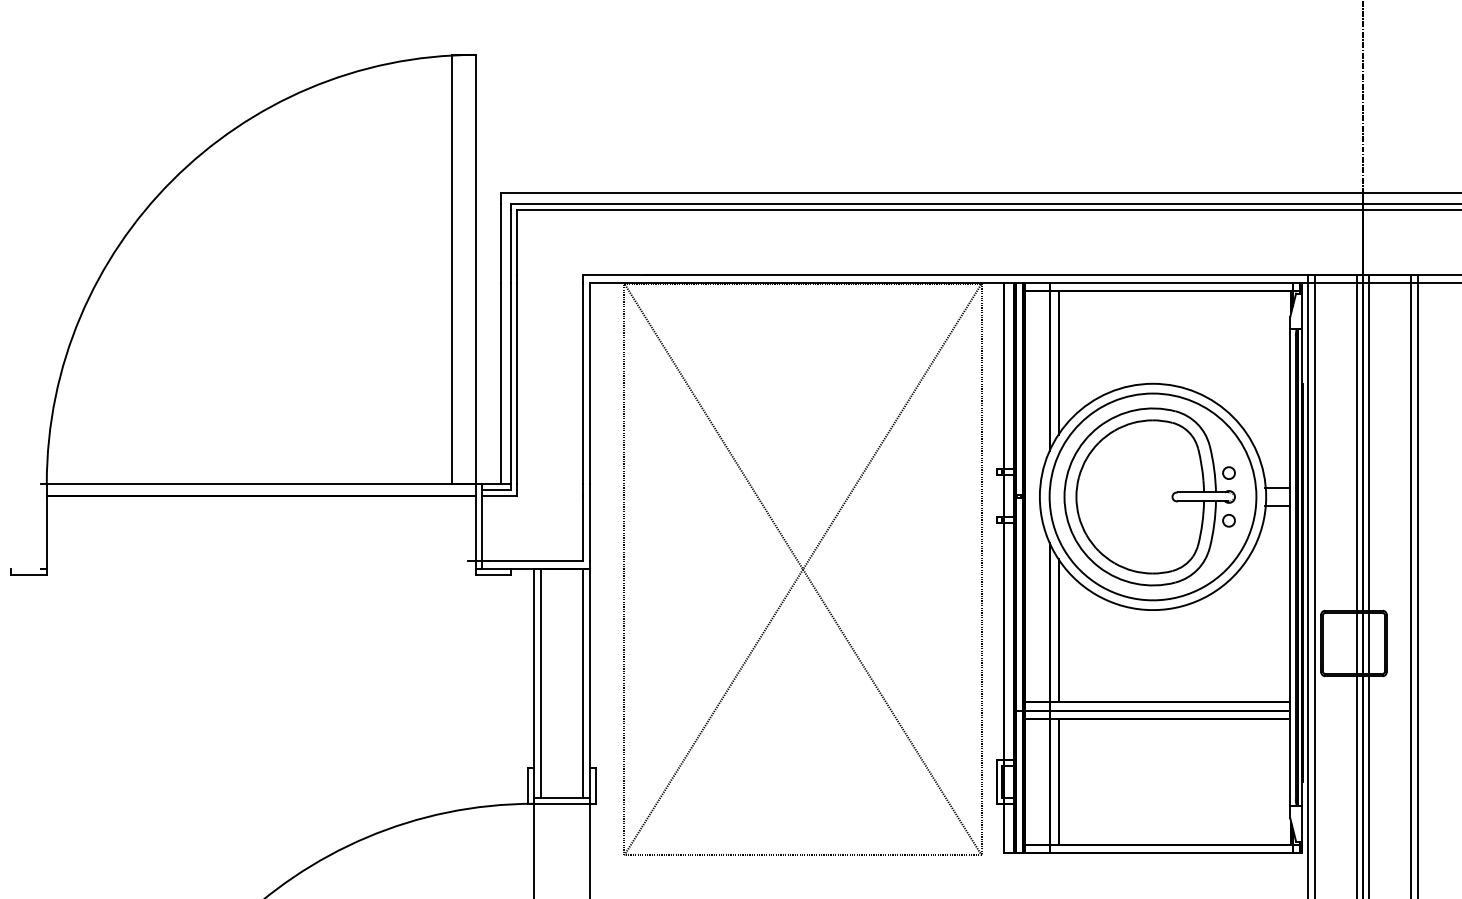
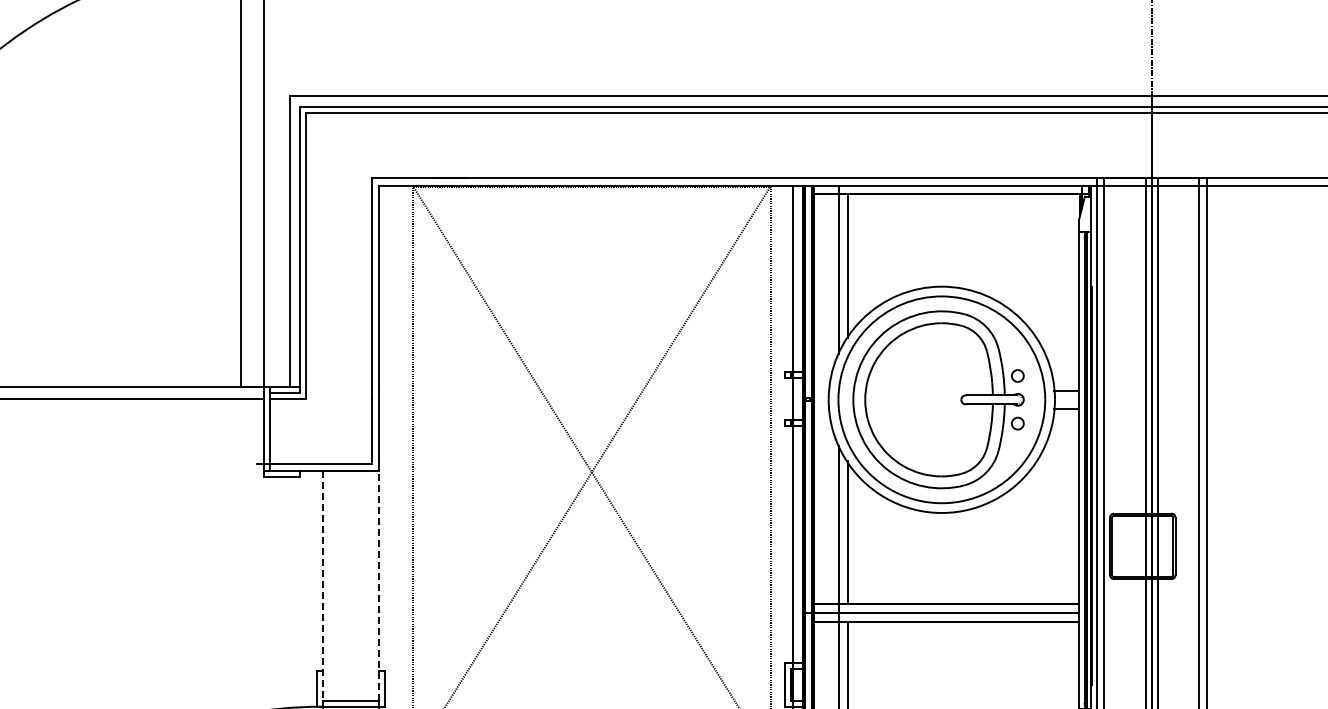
line: (541, 682) -> (330, 585), removed
line: (582, 682) -> (371, 585), removed
line: (533, 683) -> (322, 586), solid -> dashed
line: (590, 683) -> (379, 586), solid -> dashed

